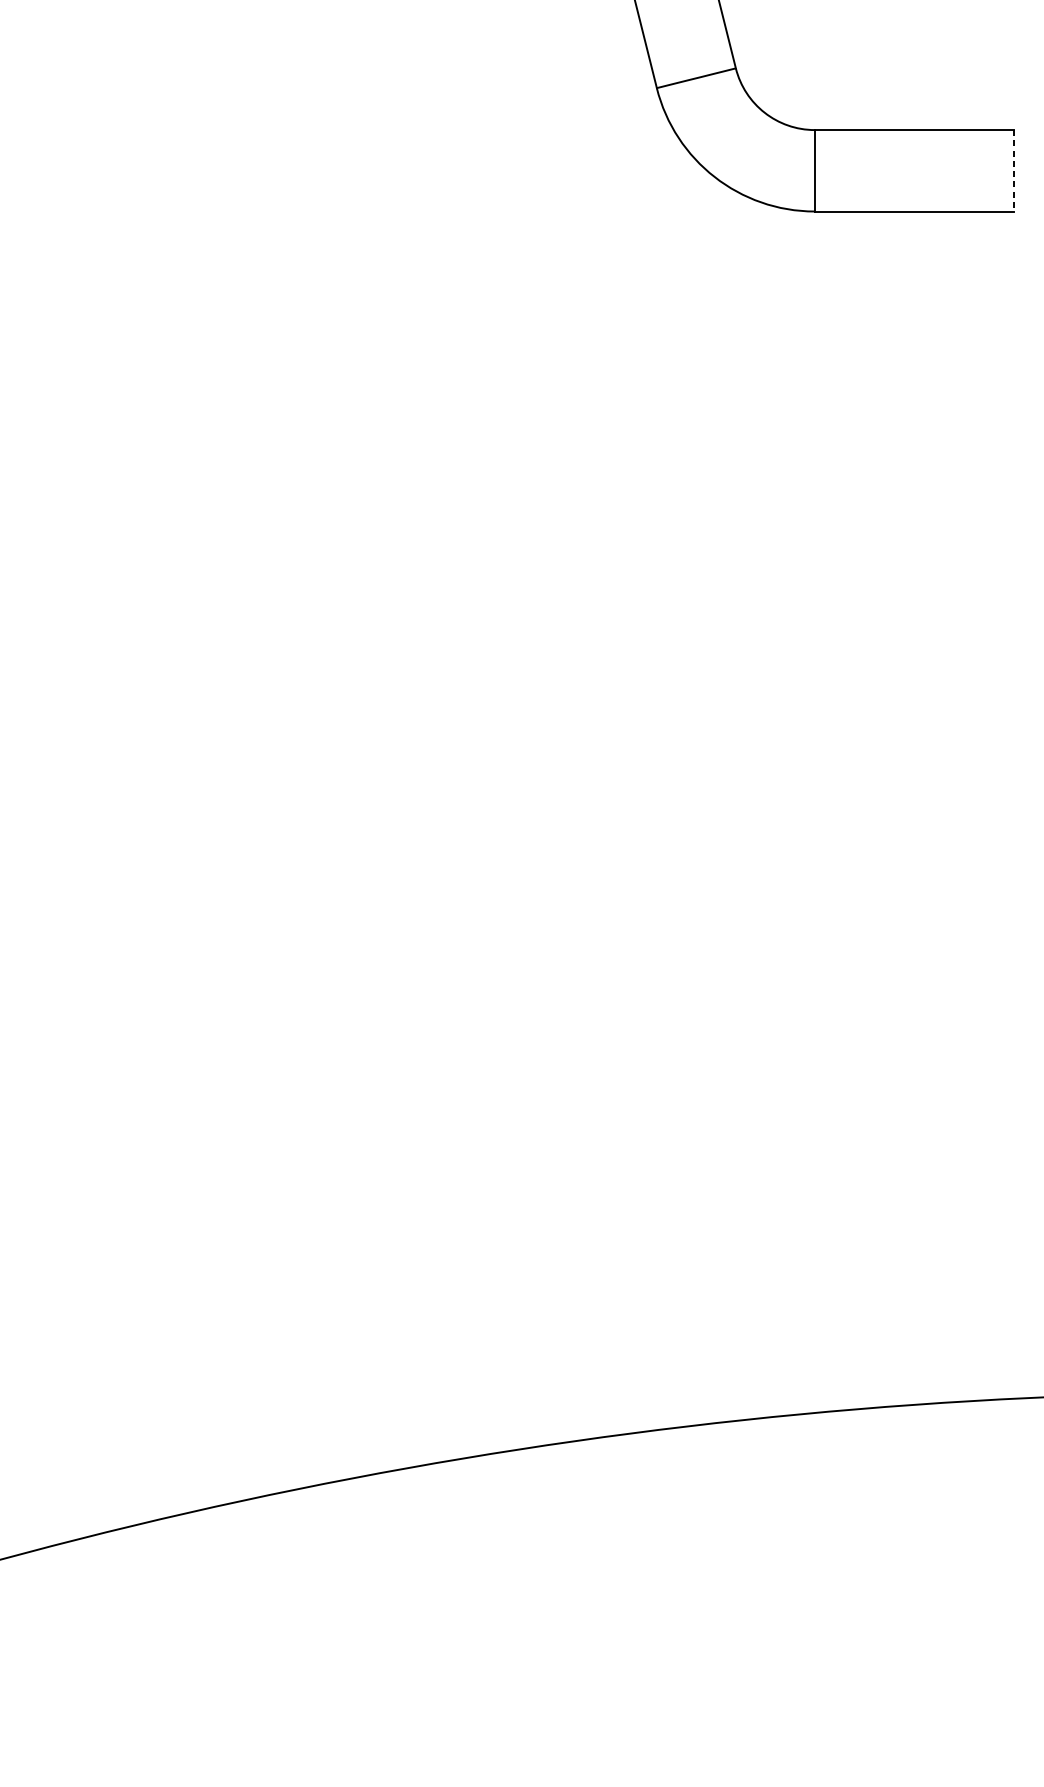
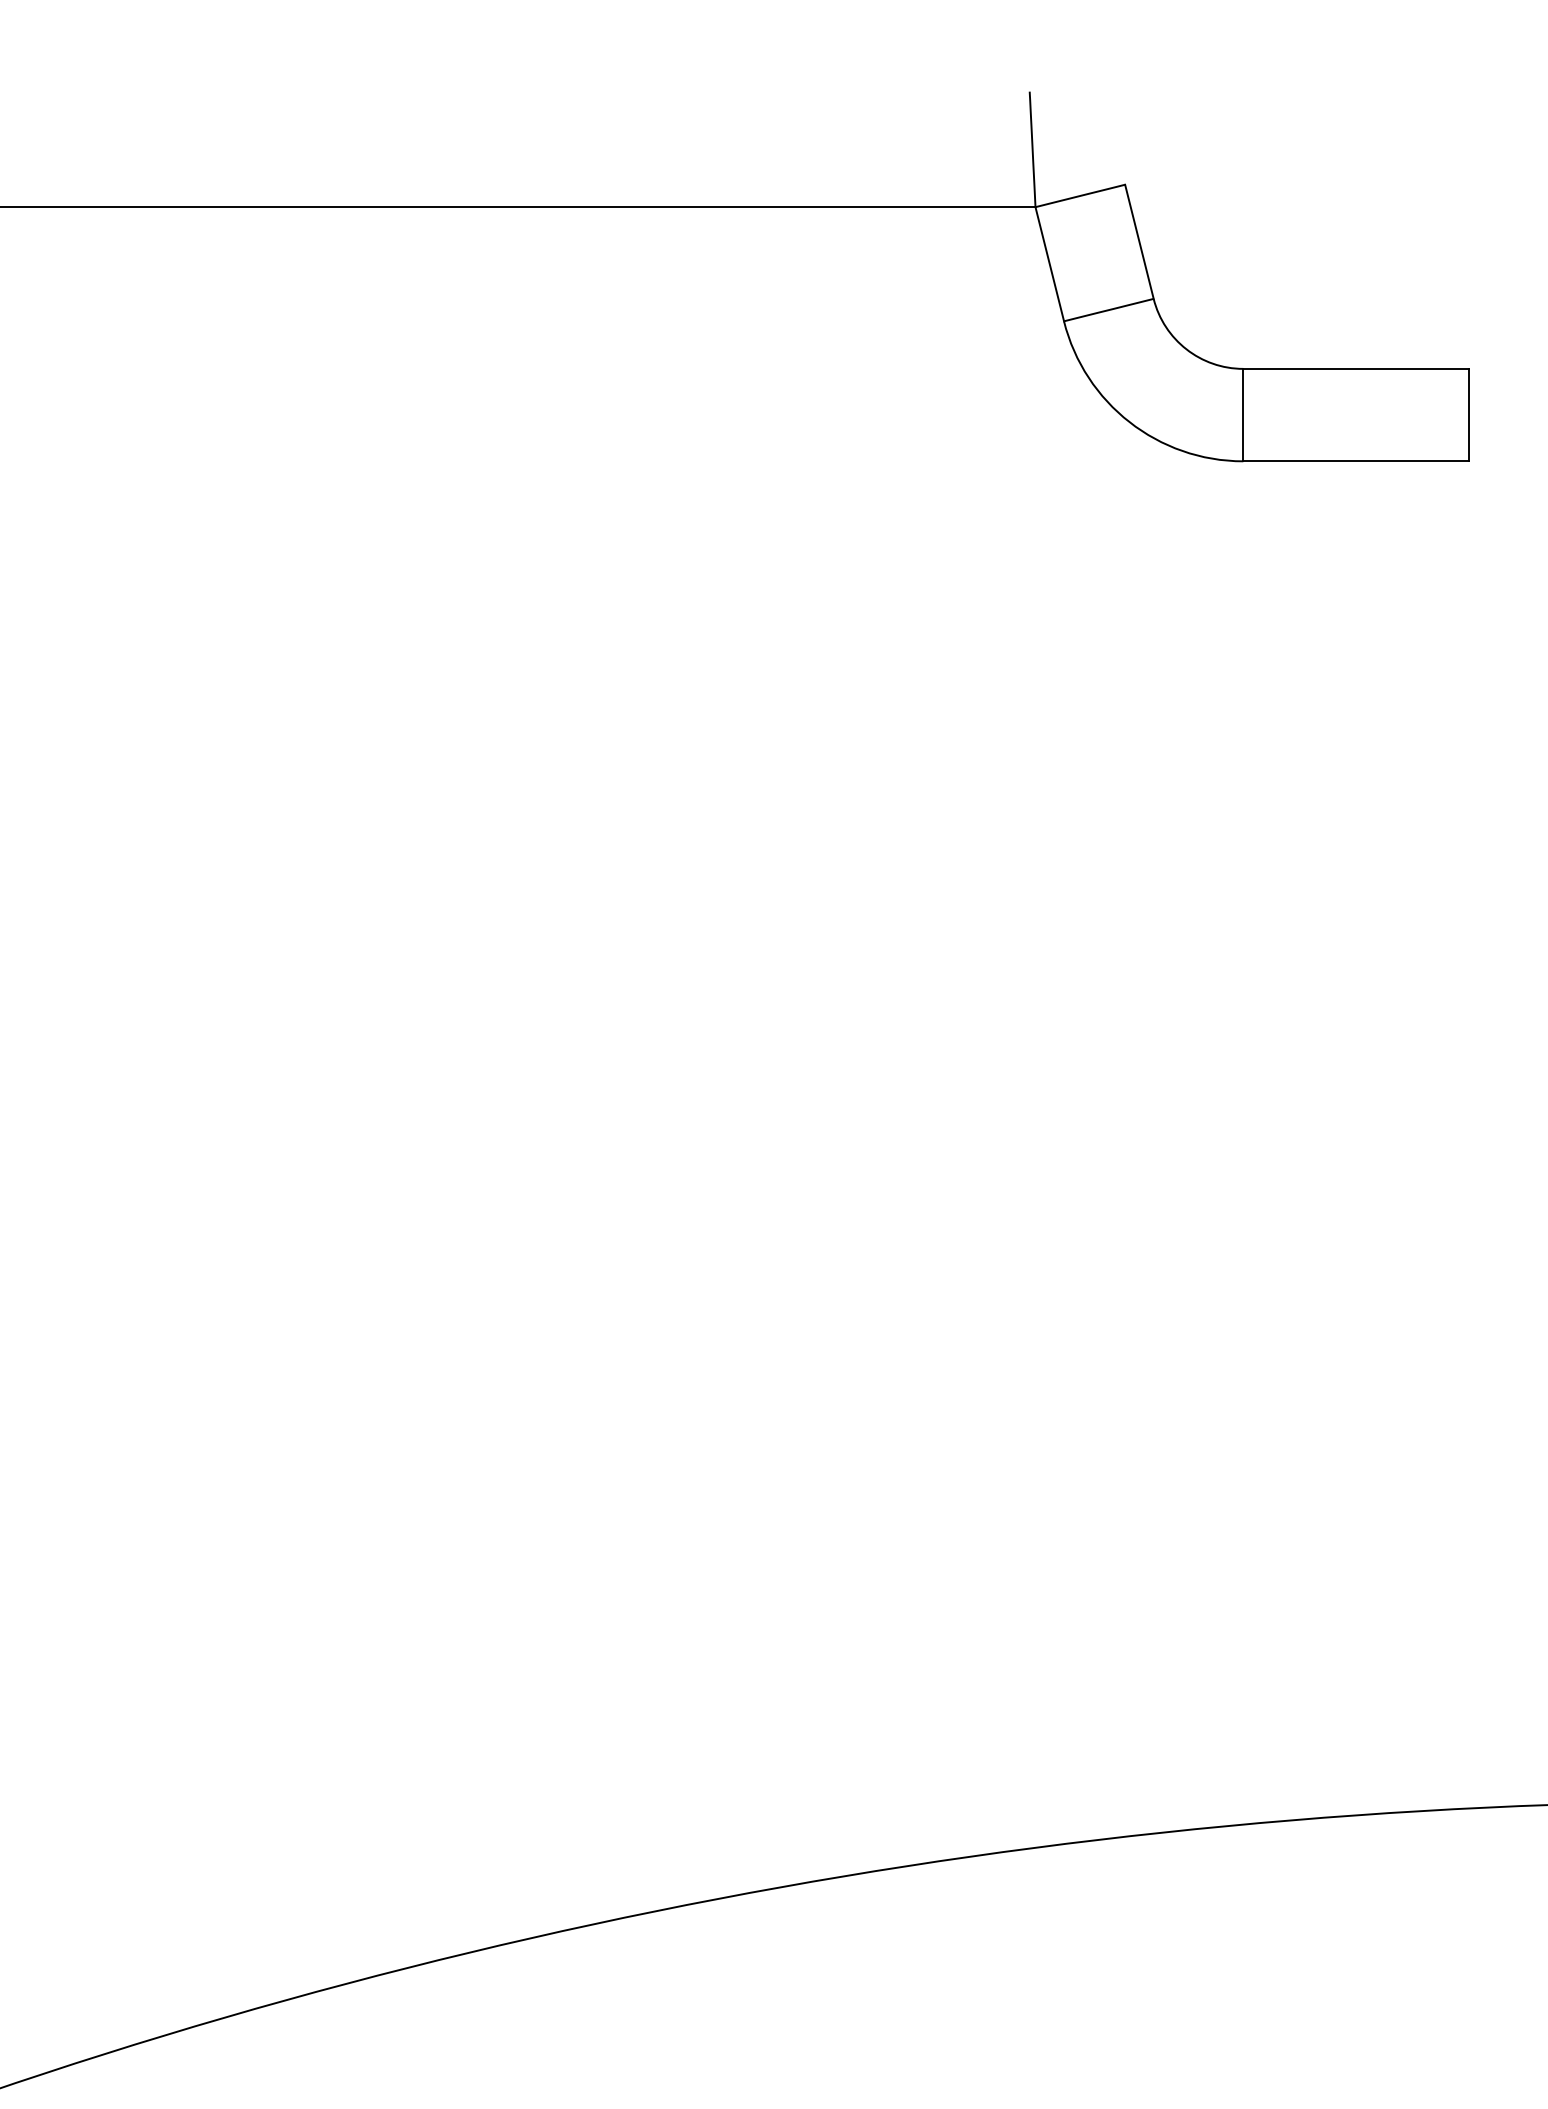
line: (1013, 171) -> (1468, 415), dashed -> solid

